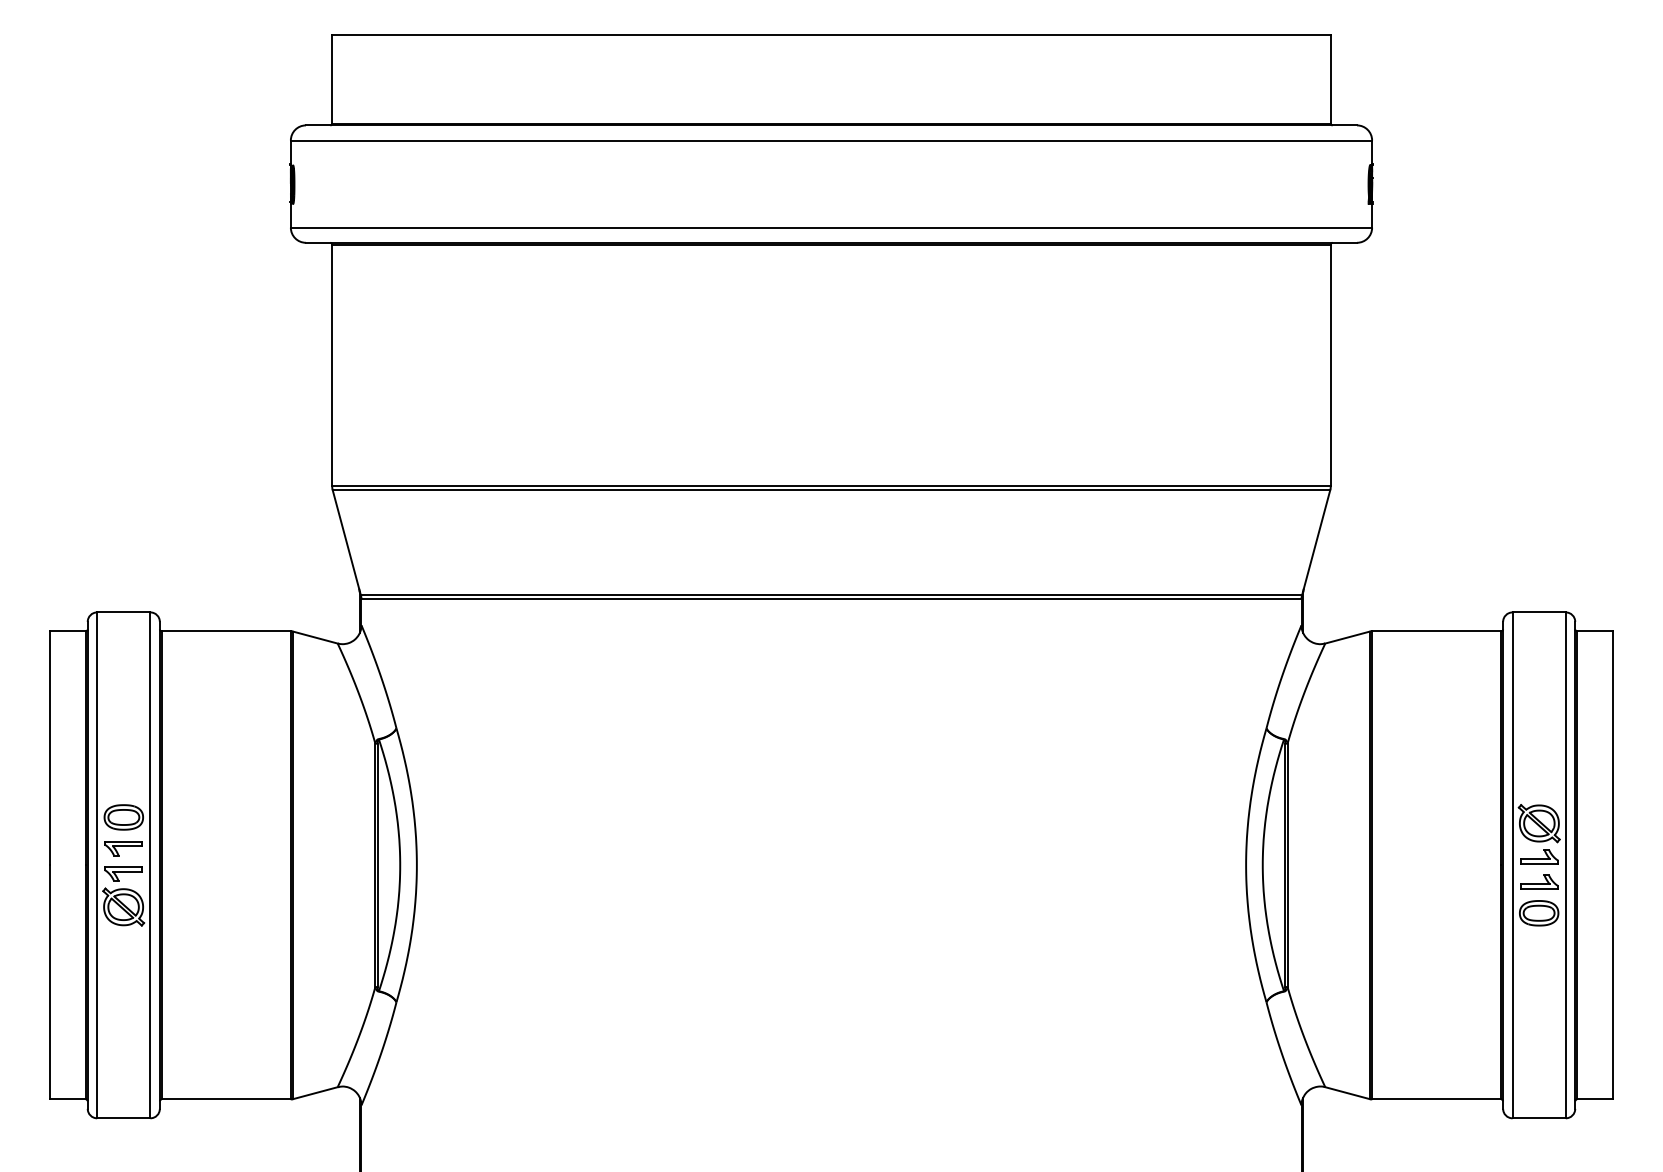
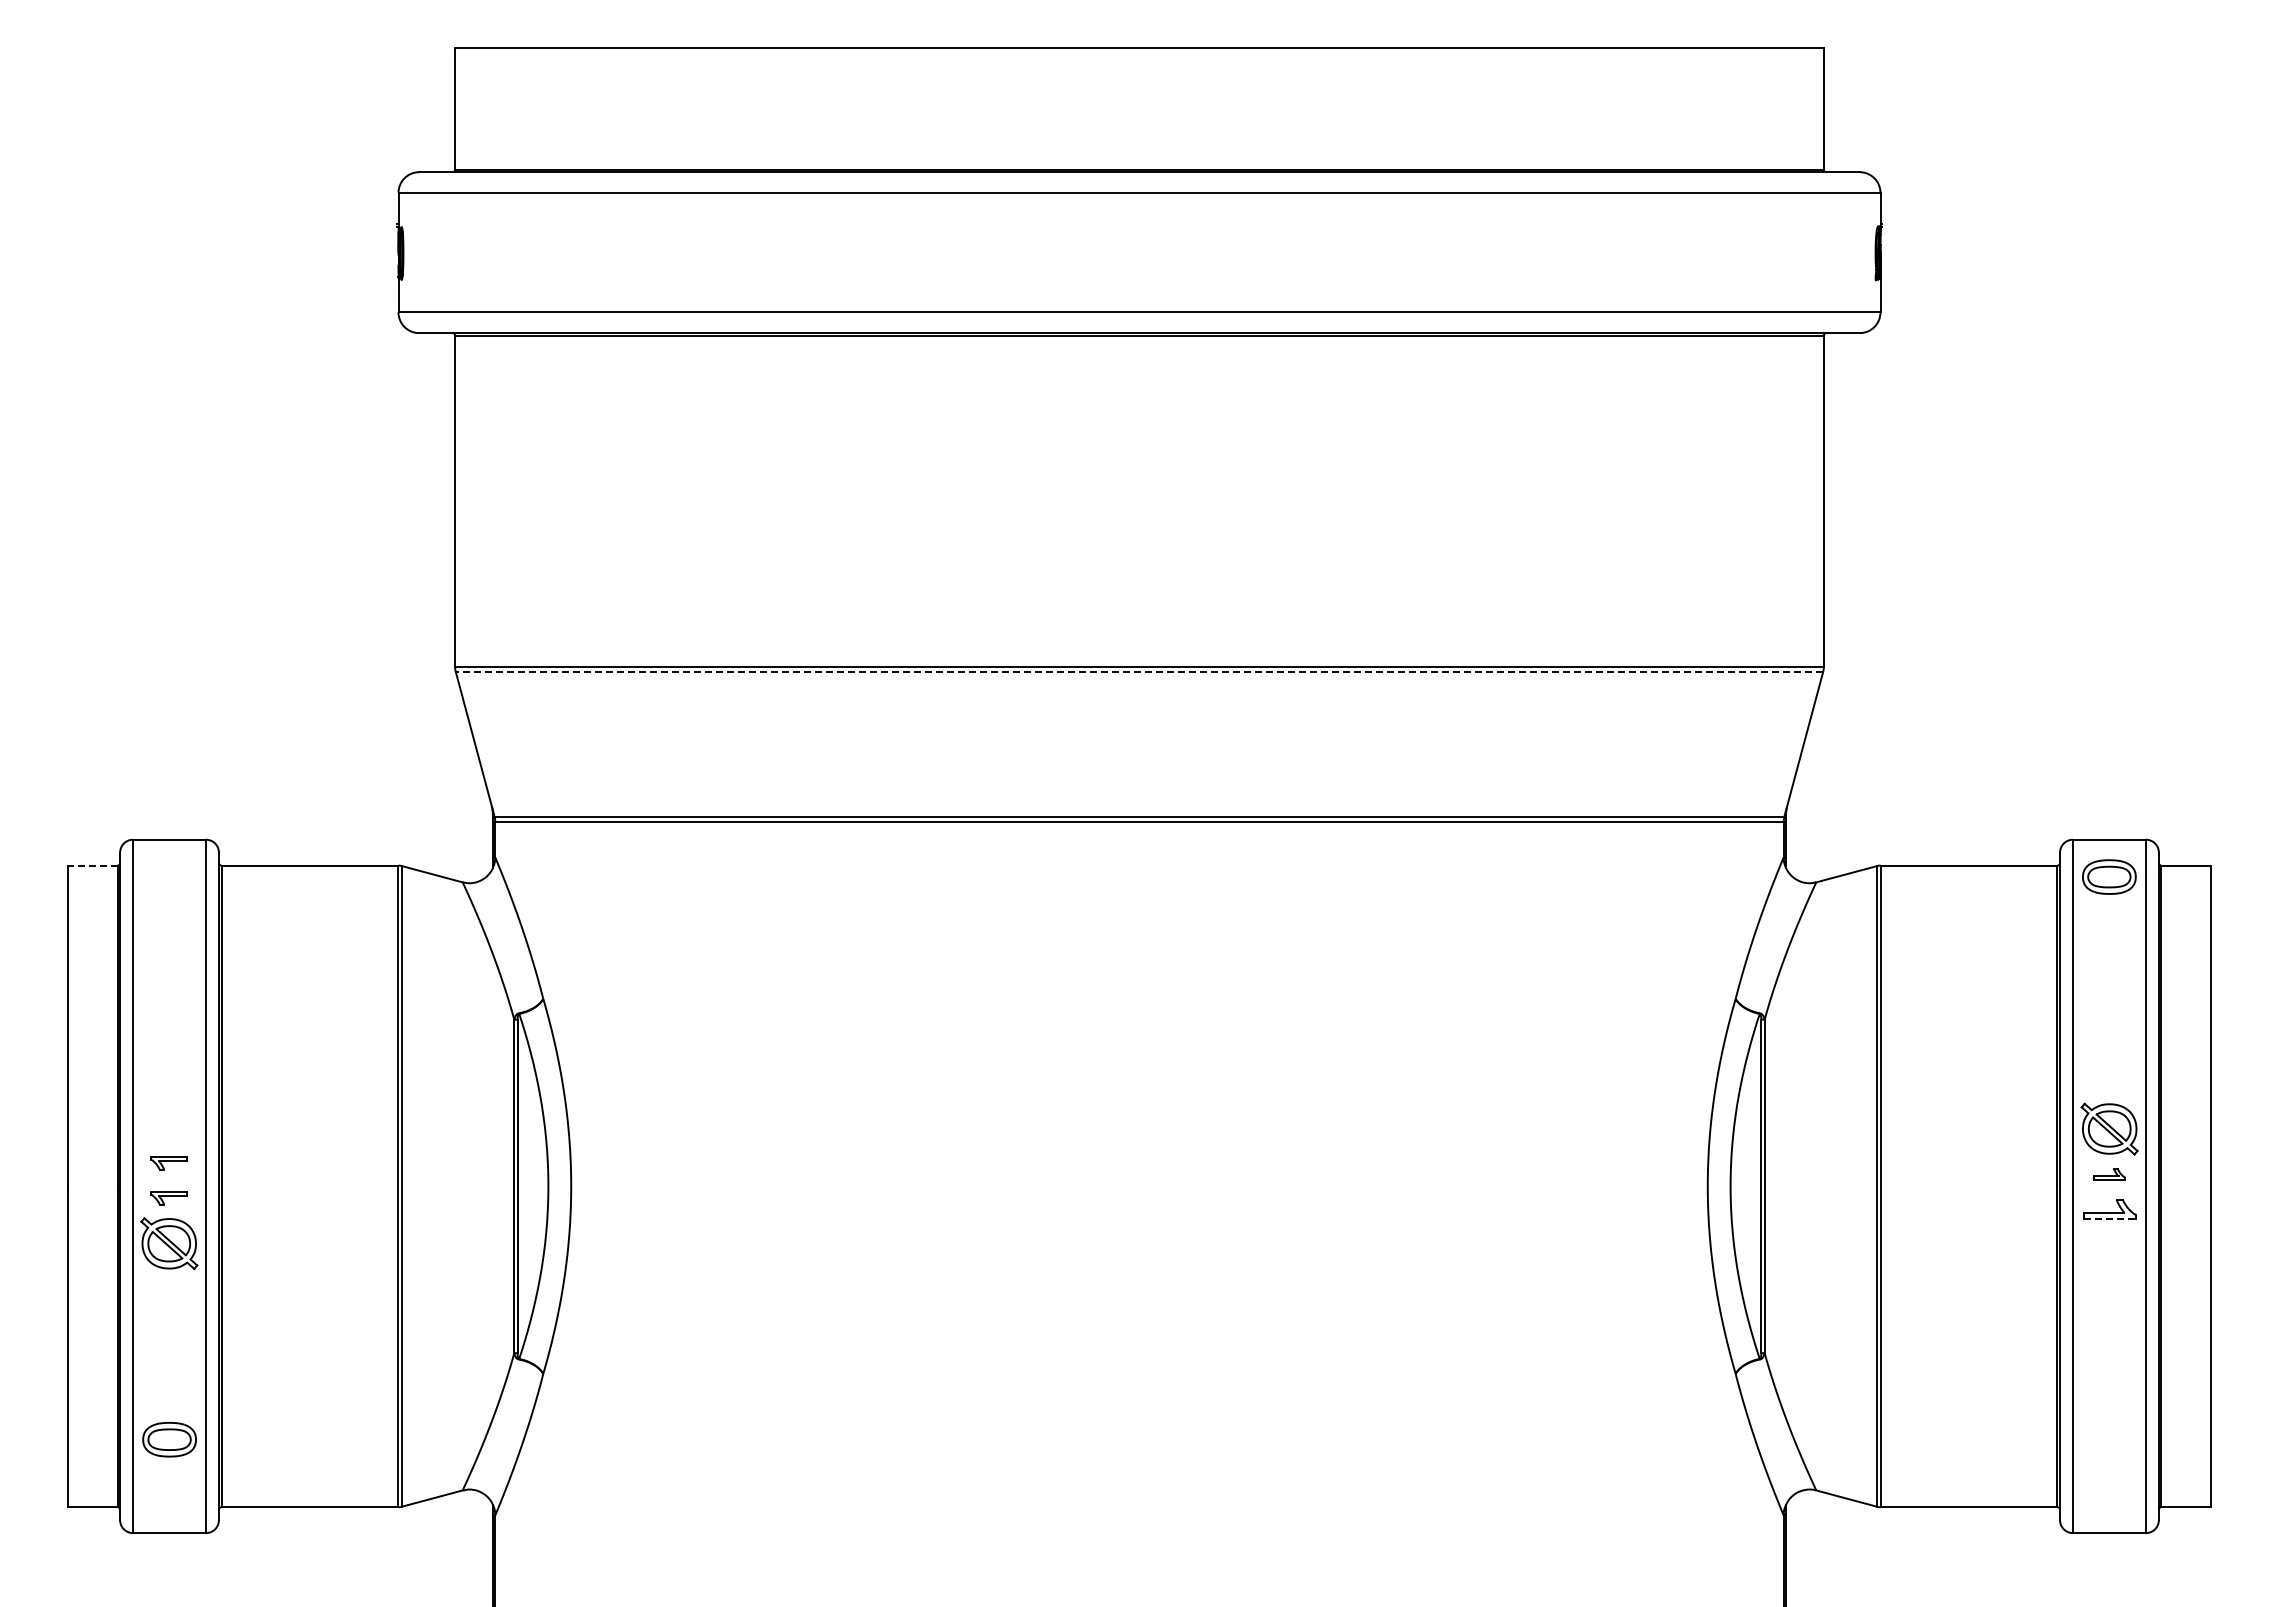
line: (831, 490) -> (1139, 672), solid -> dashed
line: (67, 631) -> (92, 865), solid -> dashed
part: (123, 817) -> (169, 1439), moved
part: (123, 848) -> (168, 1163), size x0.7
part: (1539, 856) -> (2109, 1174), size x0.6
part: (123, 874) -> (168, 1198), size x0.7
line: (1539, 888) -> (2109, 1218), solid -> dashed
part: (1539, 912) -> (2109, 876), moved

